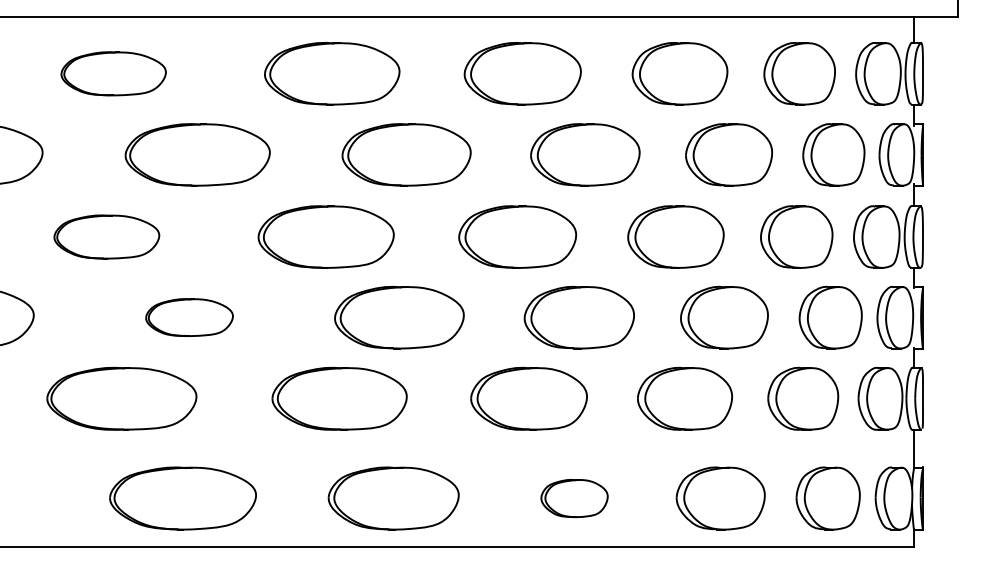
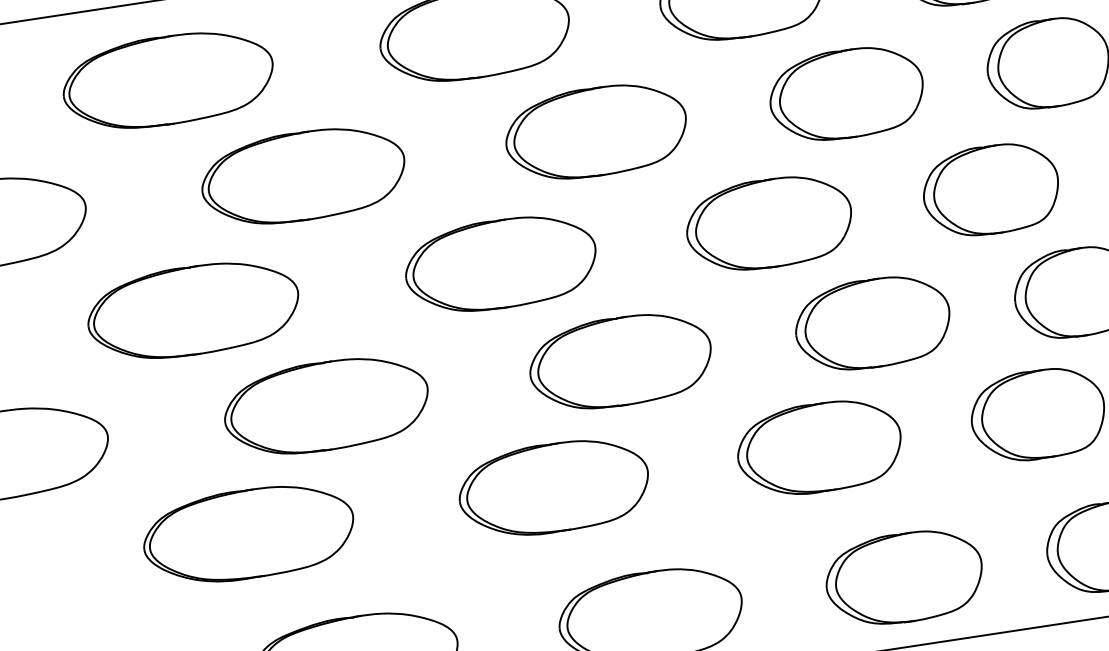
part: (113, 73) -> (168, 79), size x1.43
part: (106, 236) -> (192, 309), size x1.43
part: (189, 317) -> (326, 405), size x1.67
part: (574, 498) -> (904, 577), size x1.67

